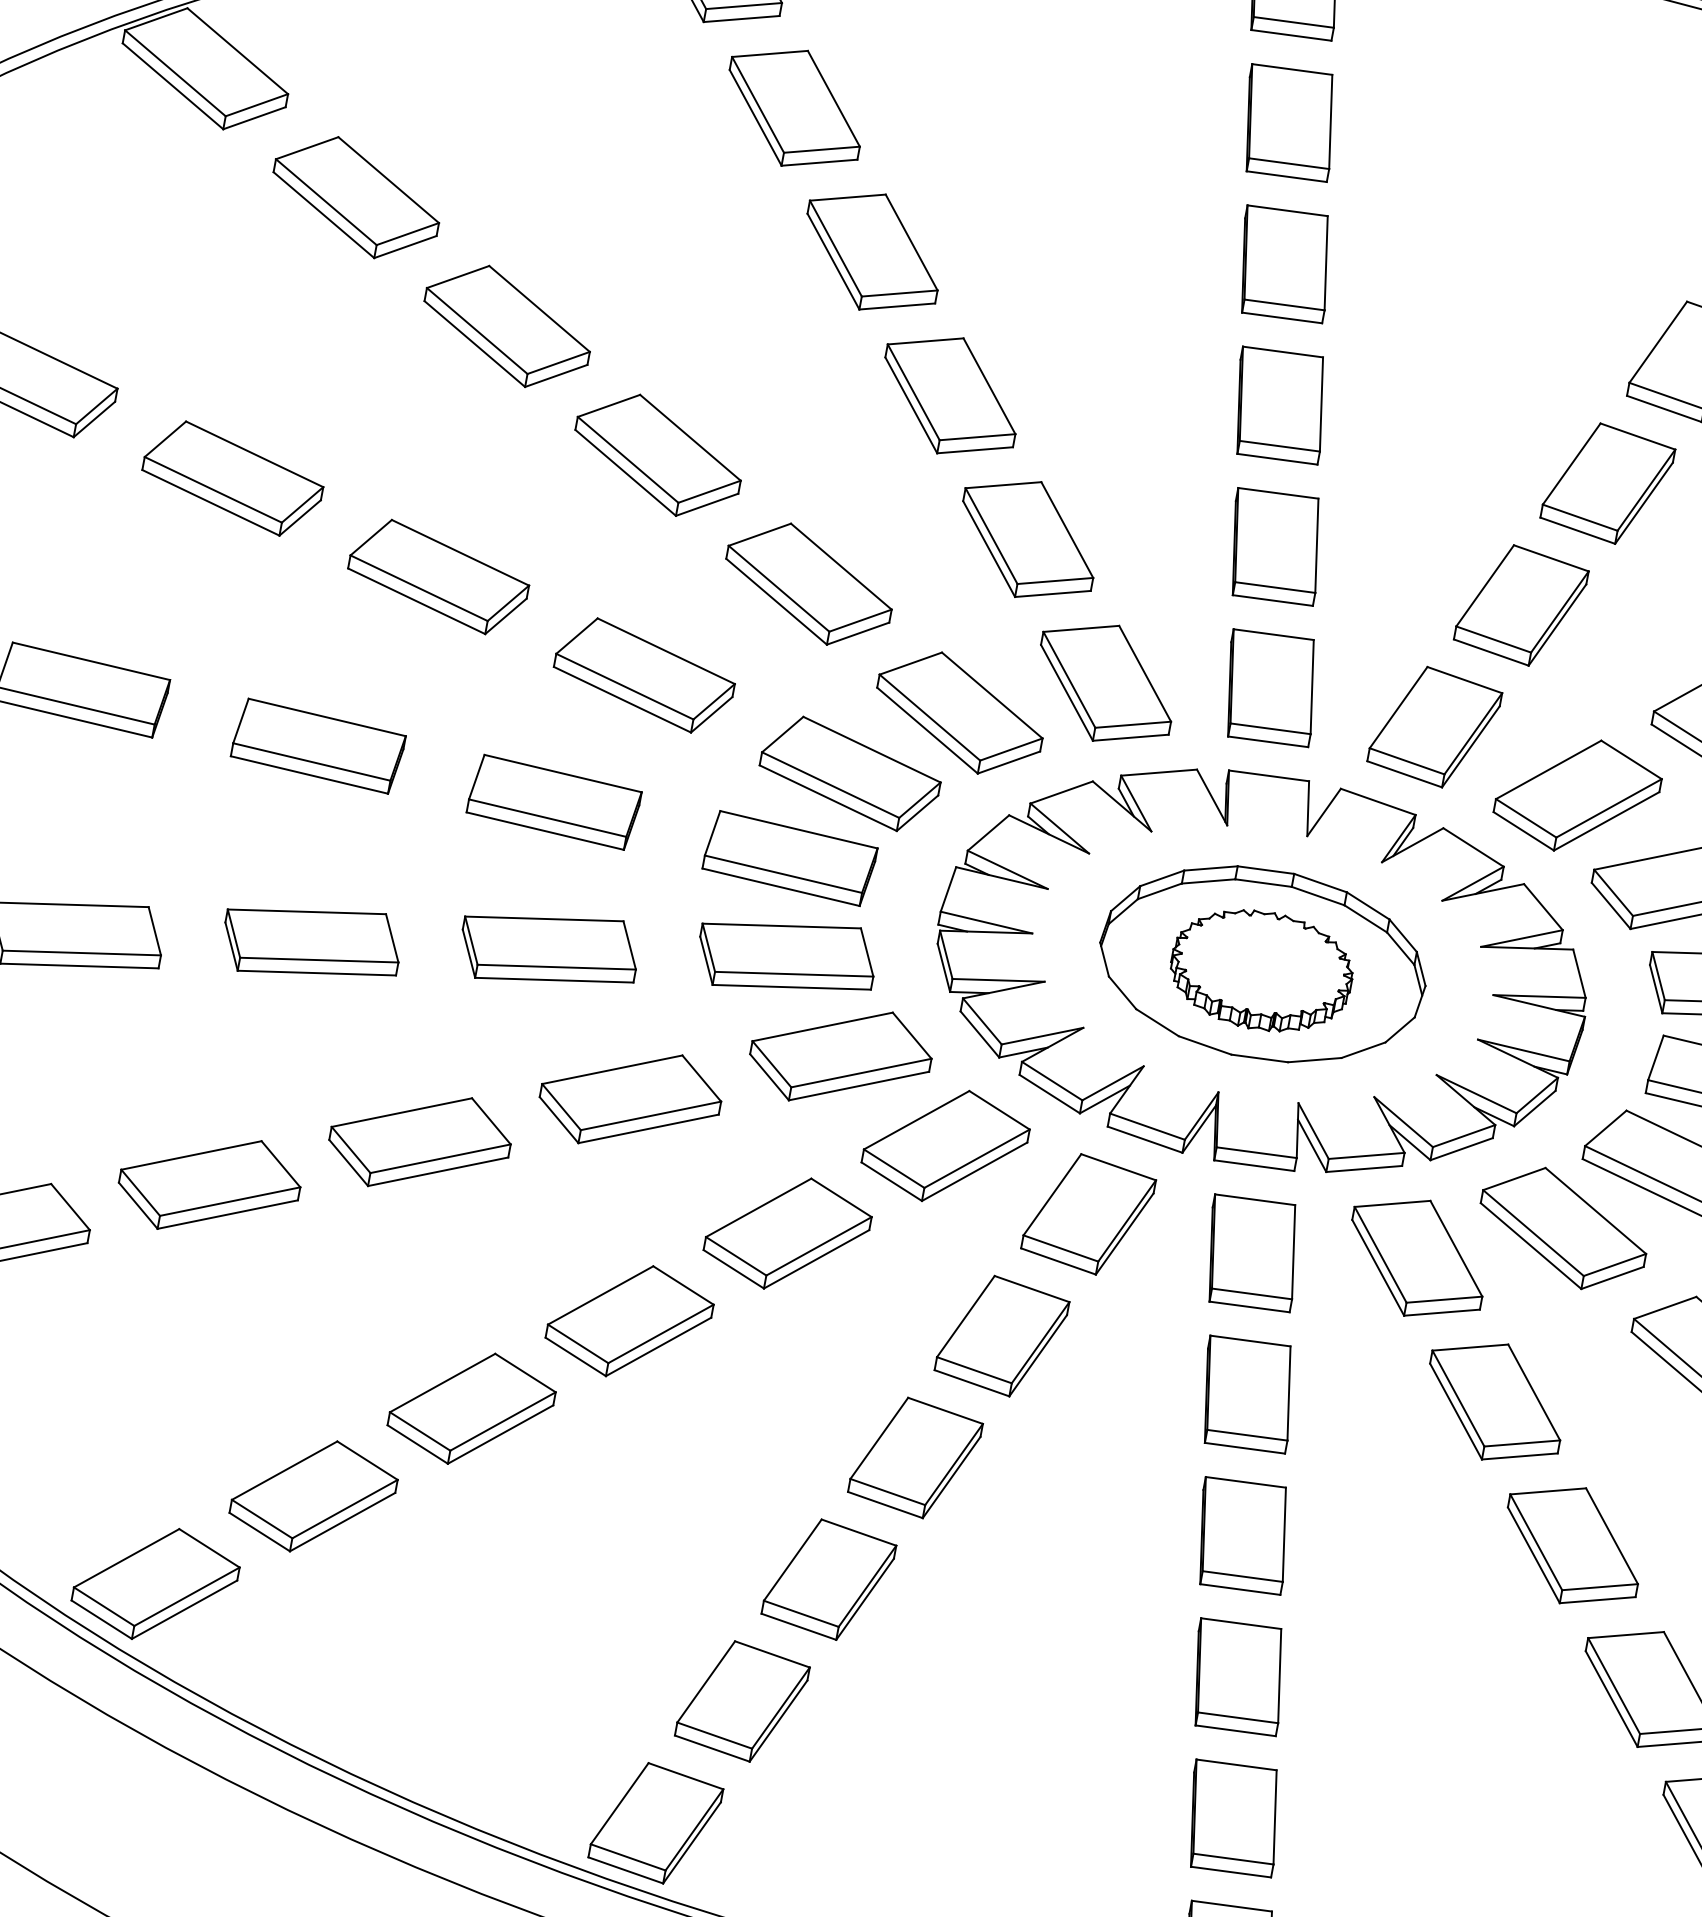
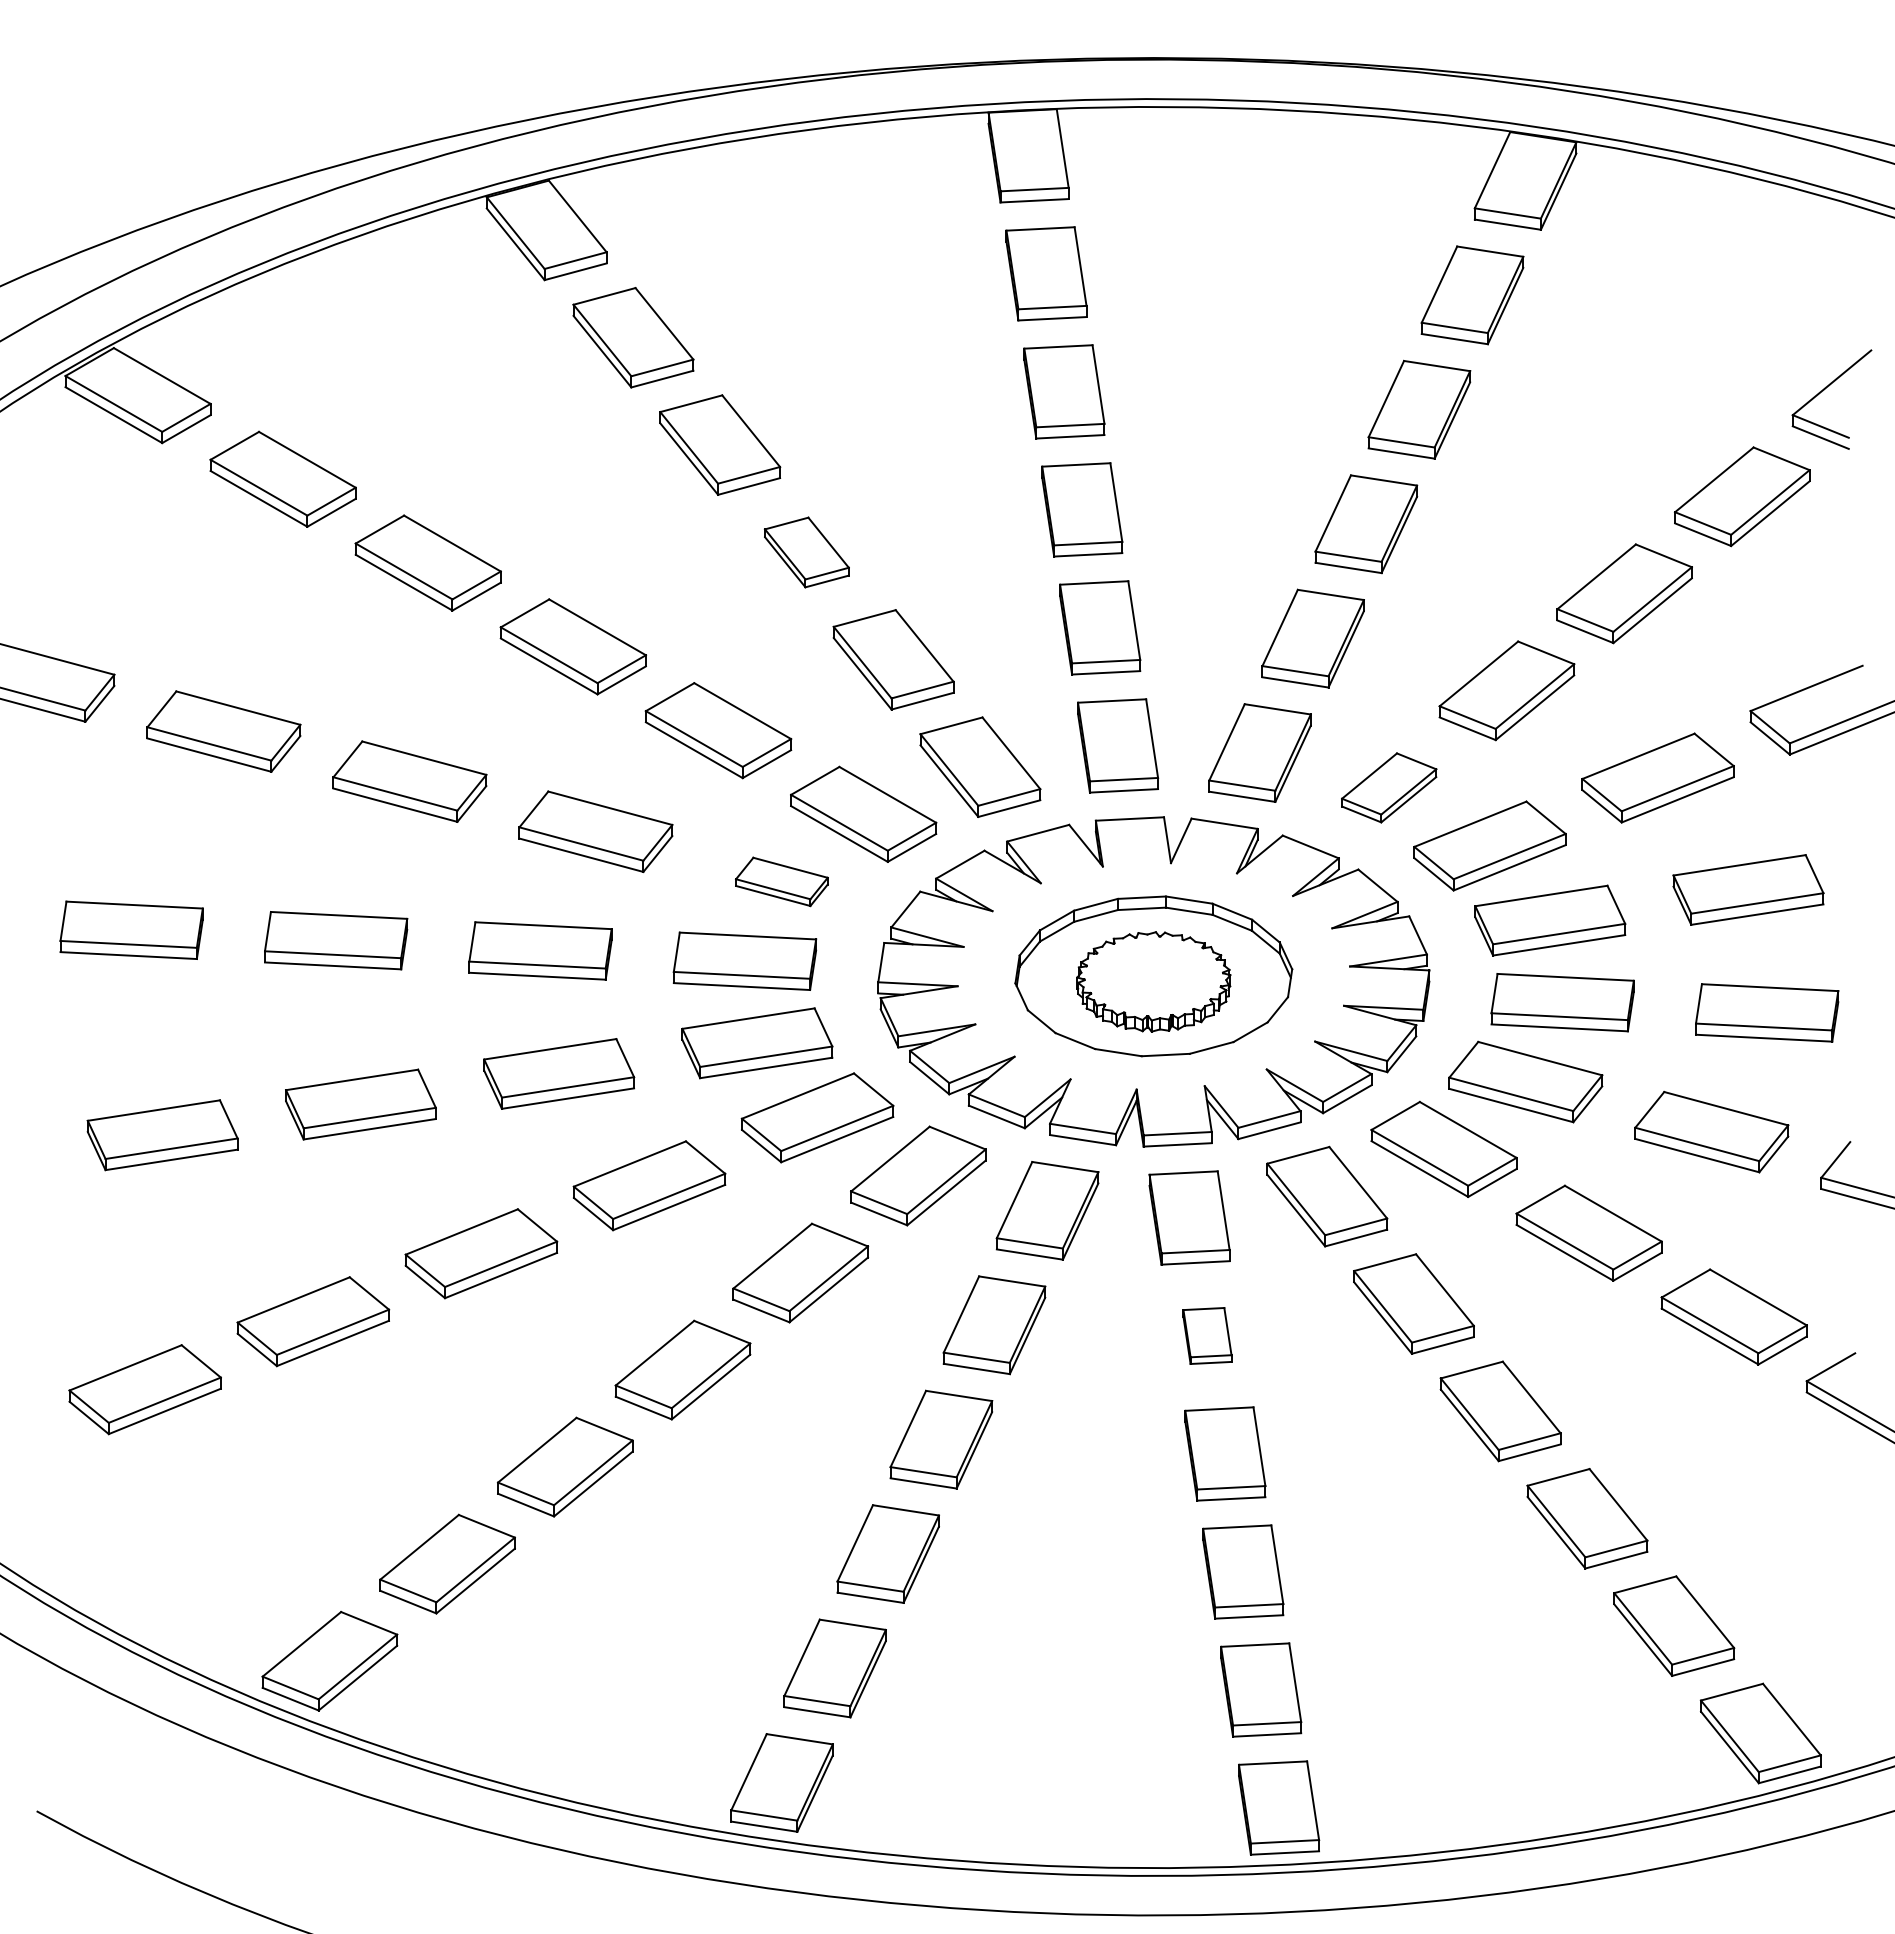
part: (949, 395) -> (806, 552), size x0.7
part: (849, 773) -> (781, 881), size x0.6
part: (1576, 795) -> (1388, 787), size x0.7
part: (1247, 1394) -> (1207, 1335), size x0.6

